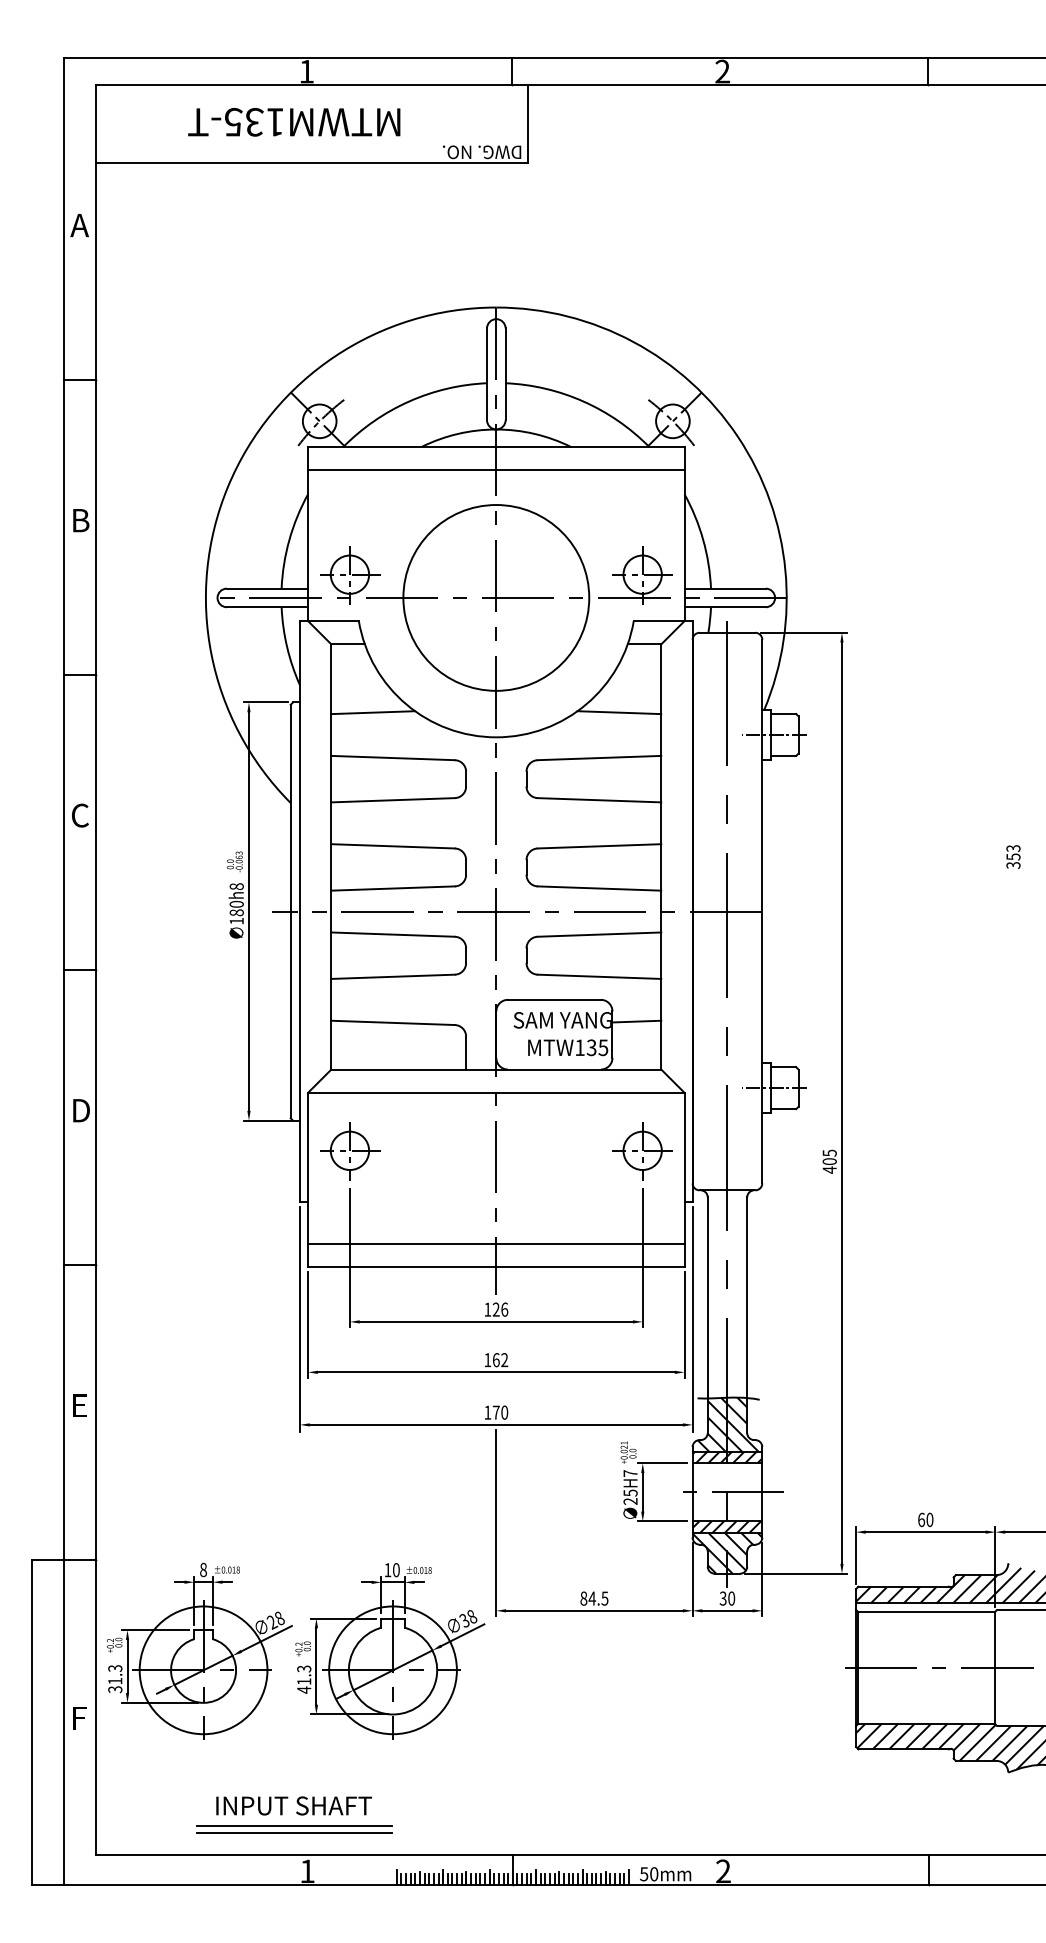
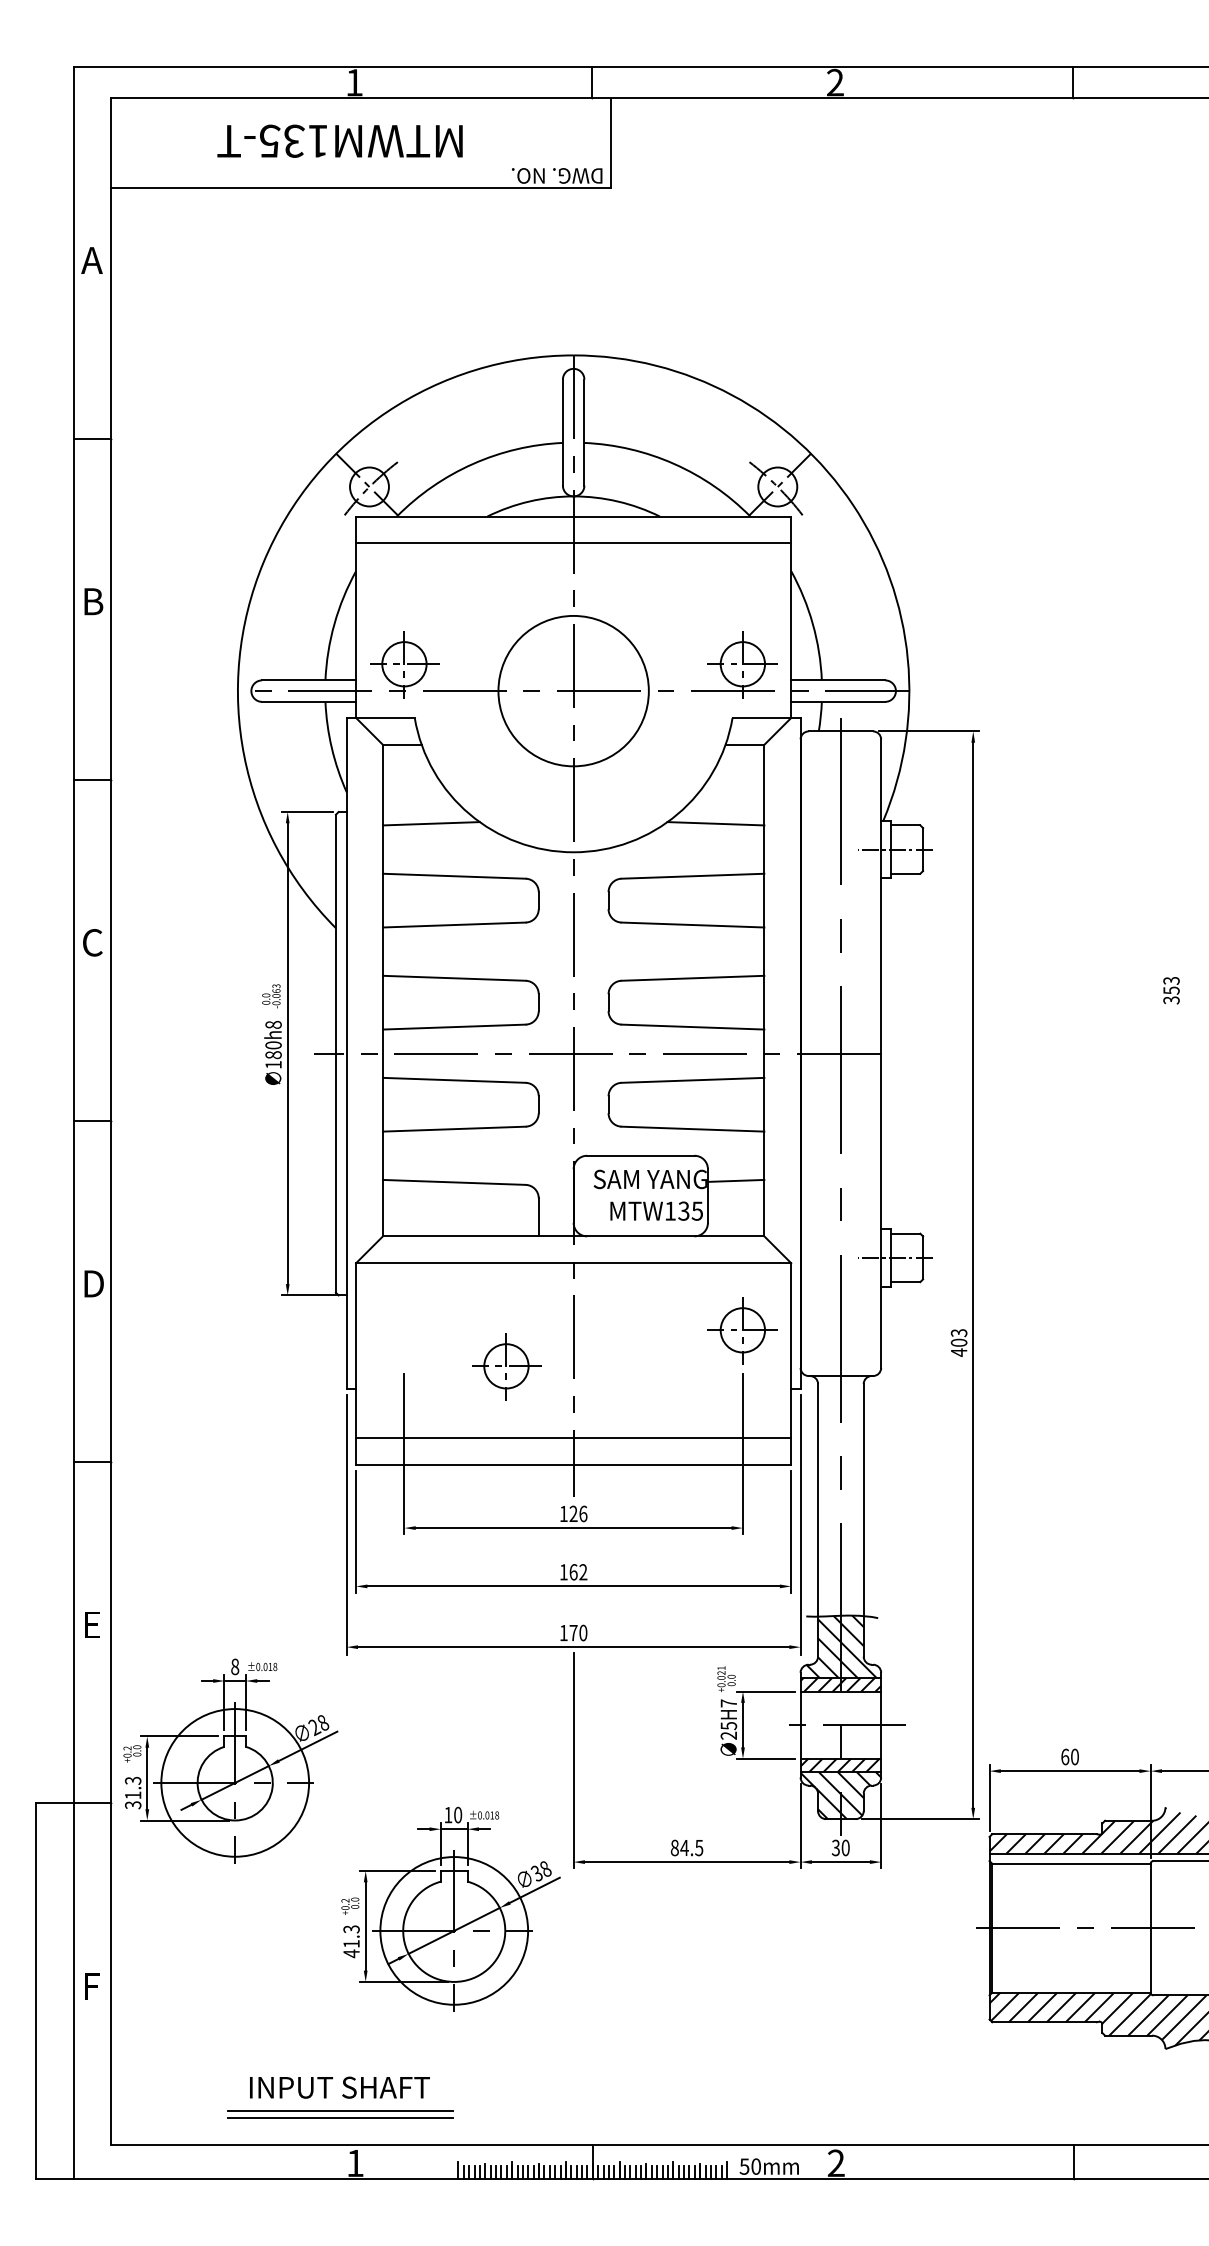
circle: (496, 597) -> (573, 690), size x0.7
part: (349, 1150) -> (506, 1366), moved
text: (829, 1152) -> (958, 1332), 405 -> 403
part: (199, 1650) -> (230, 1760), moved

